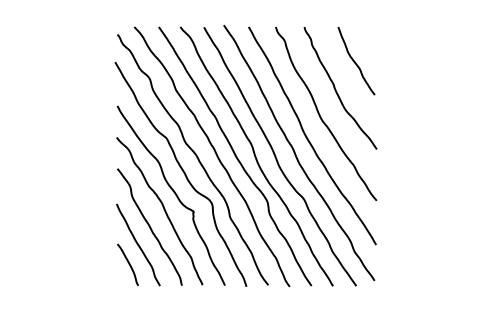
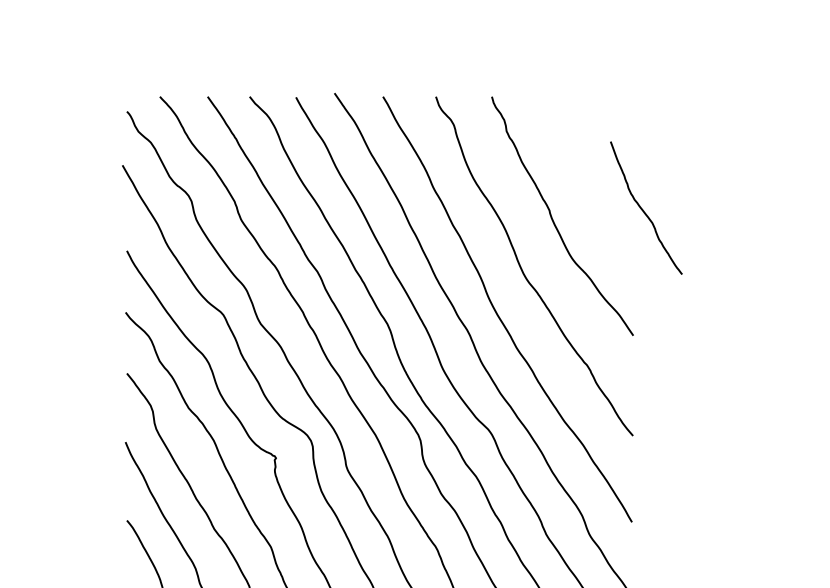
curve: (355, 61) -> (644, 208), moved

